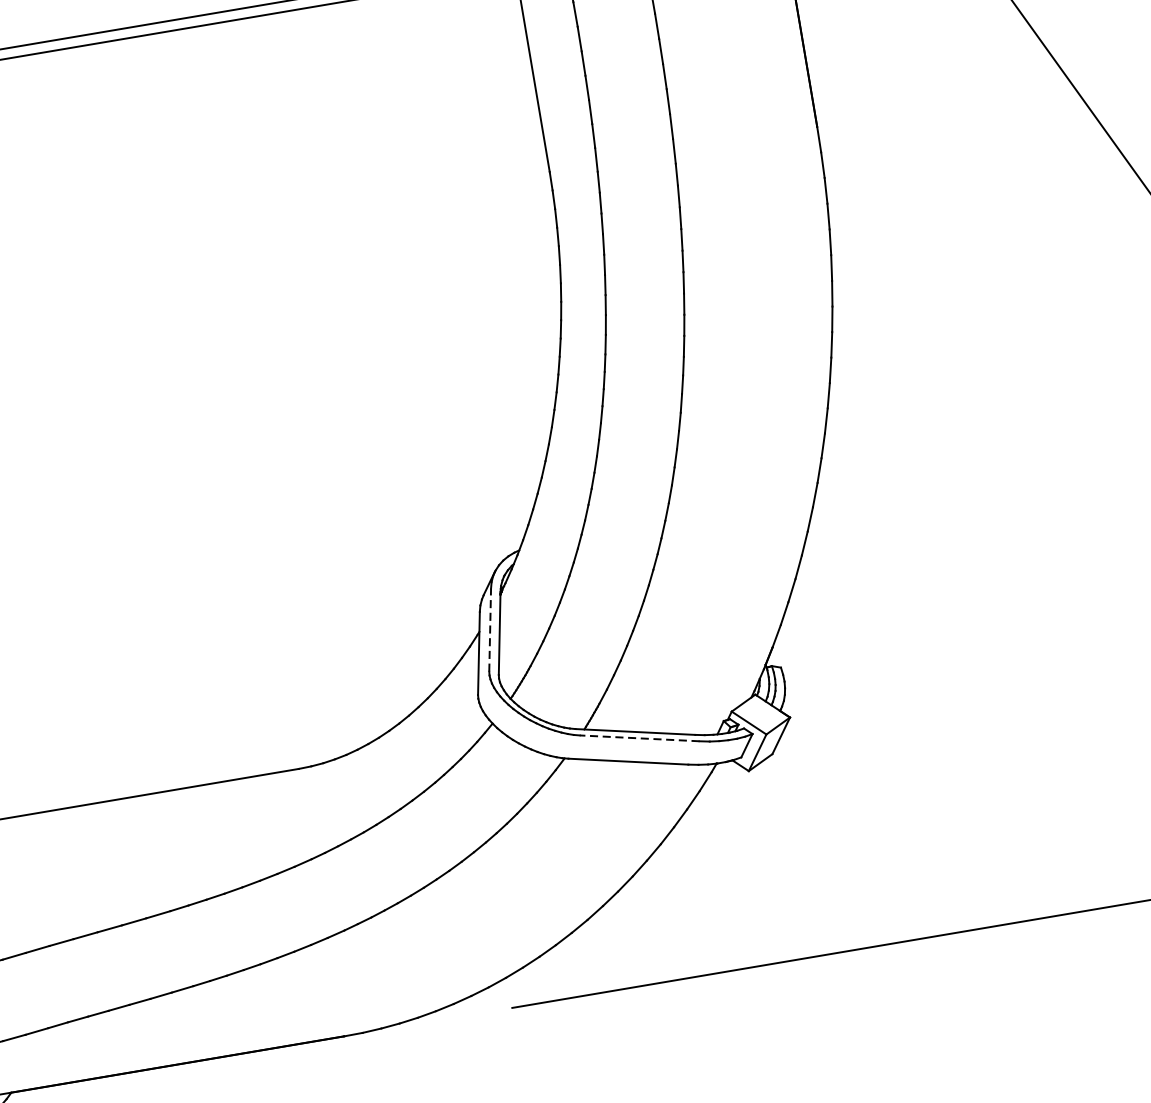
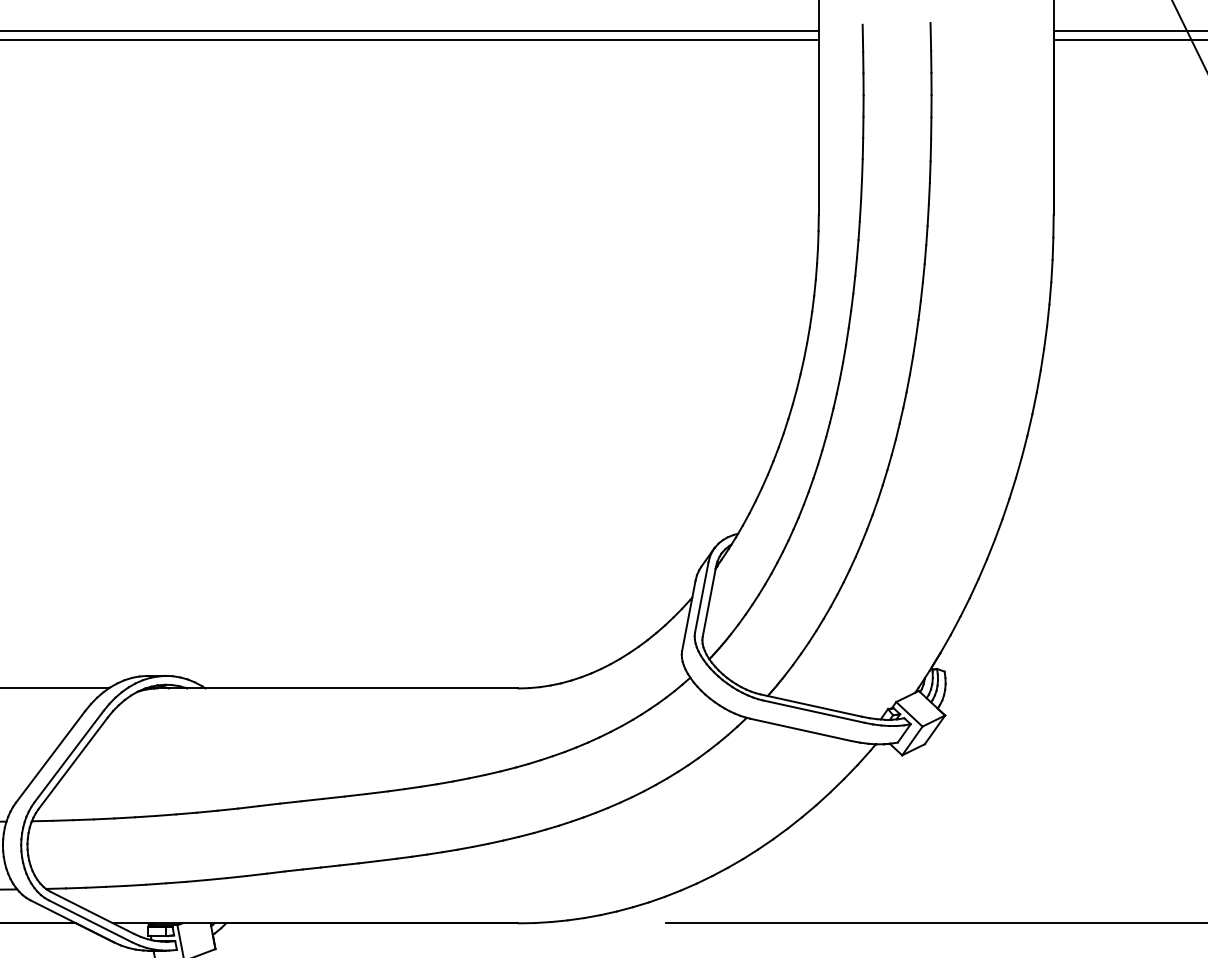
line: (489, 630) -> (701, 597), dashed -> solid
line: (639, 738) -> (813, 711), dashed -> solid

